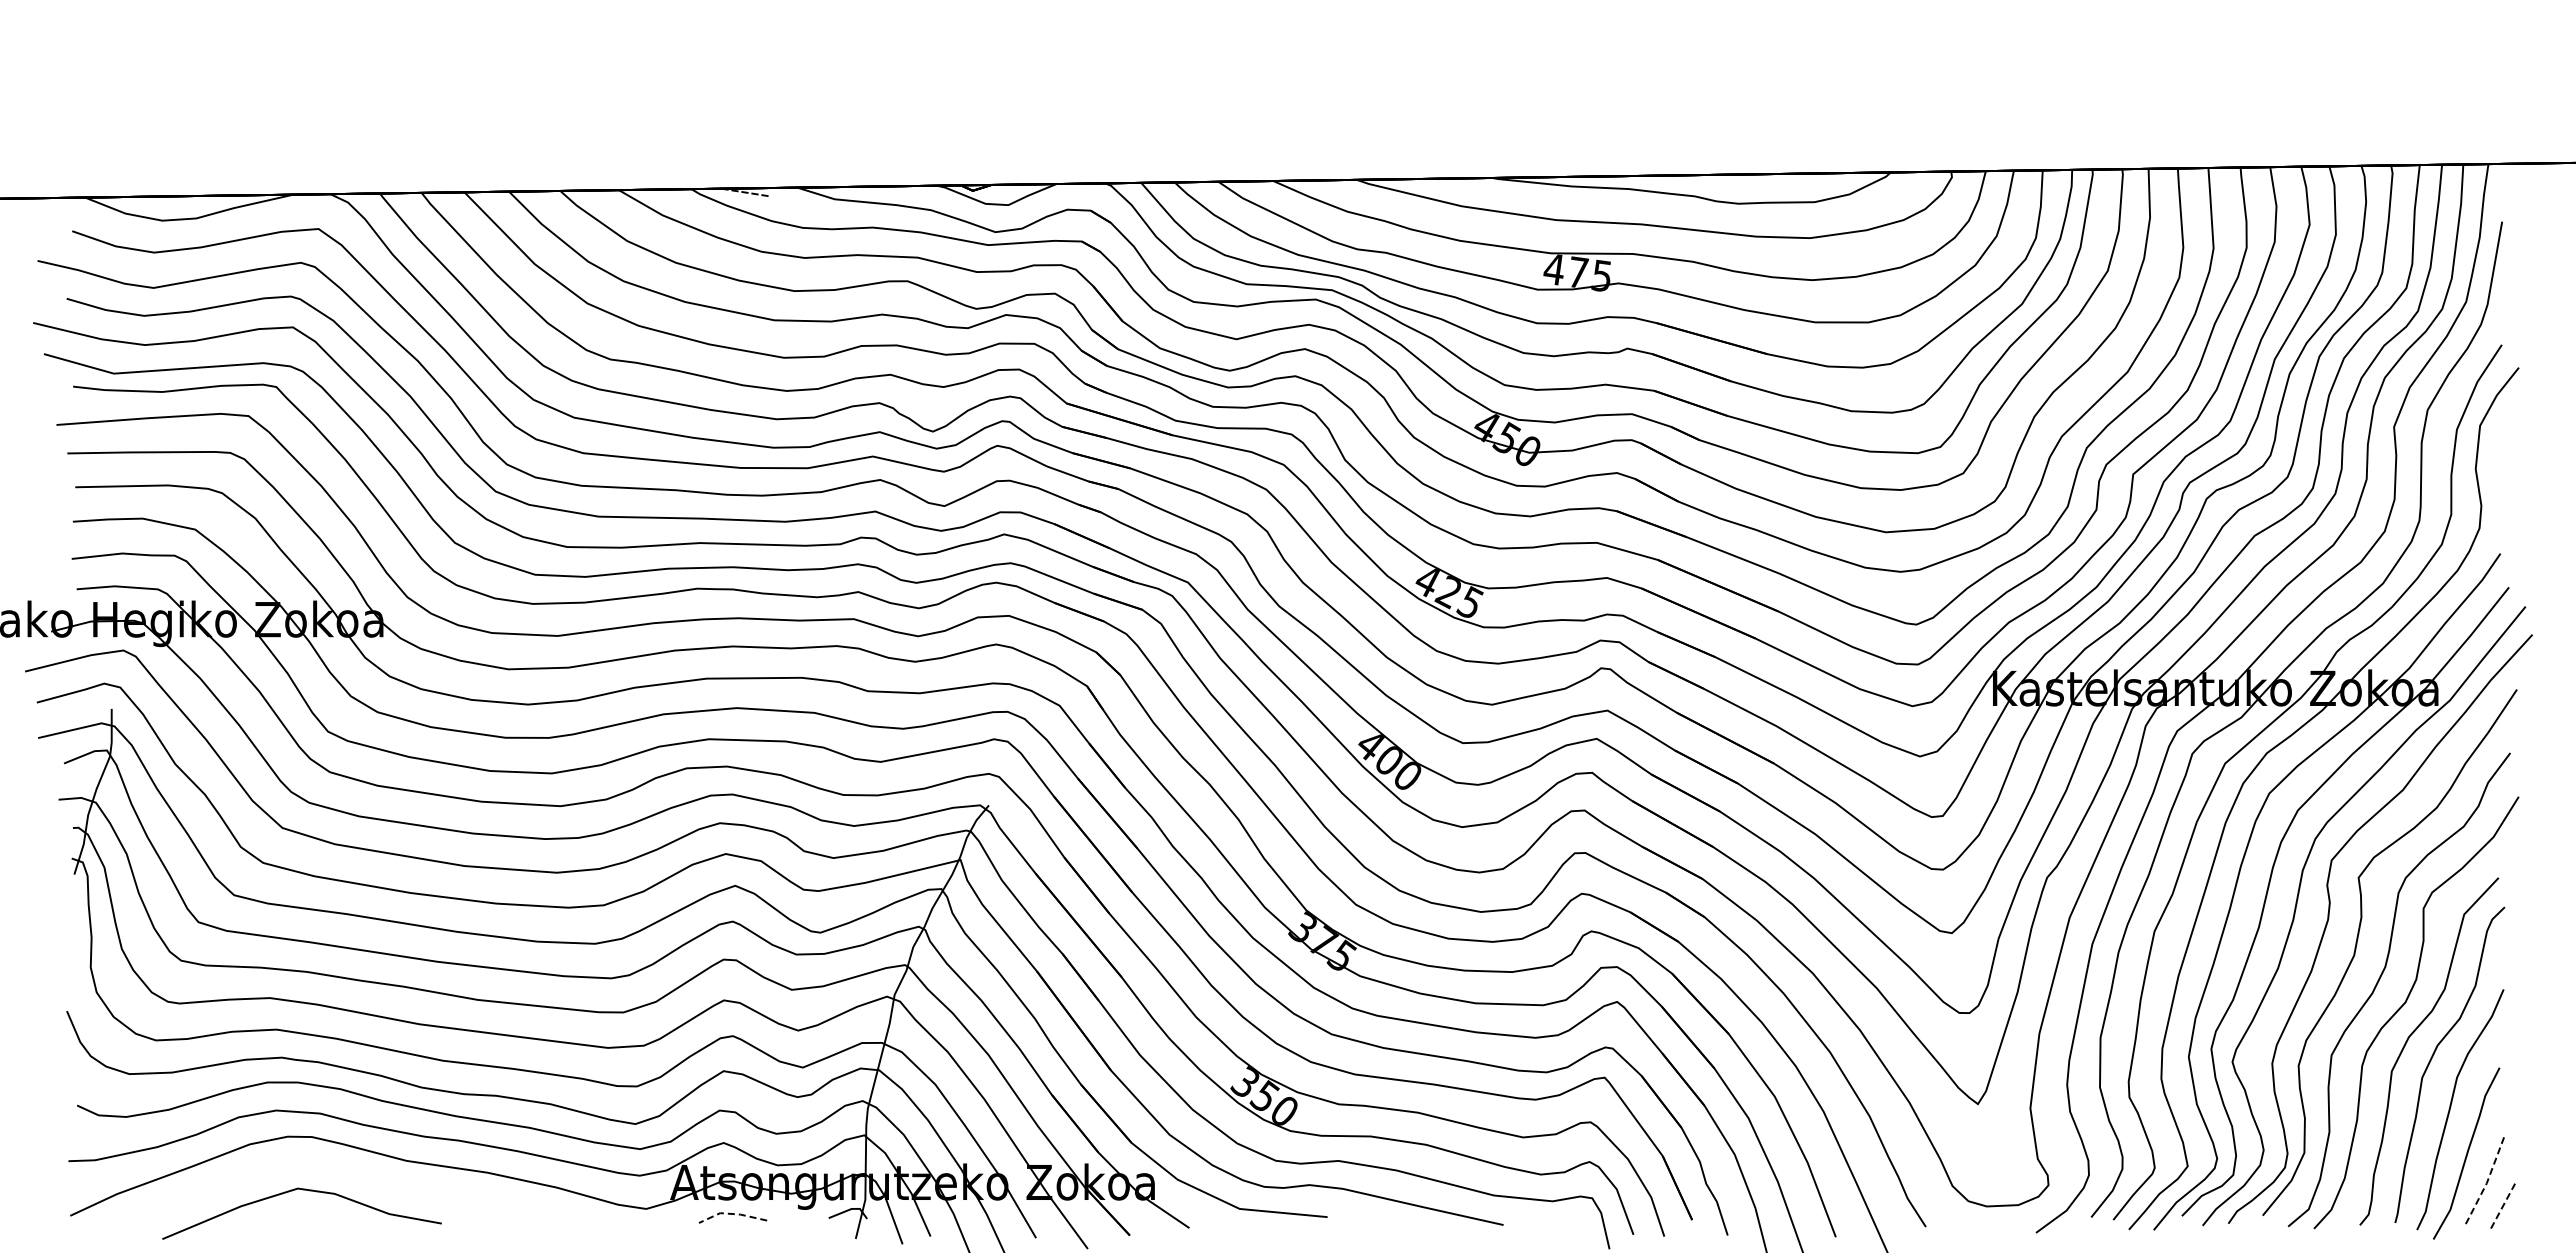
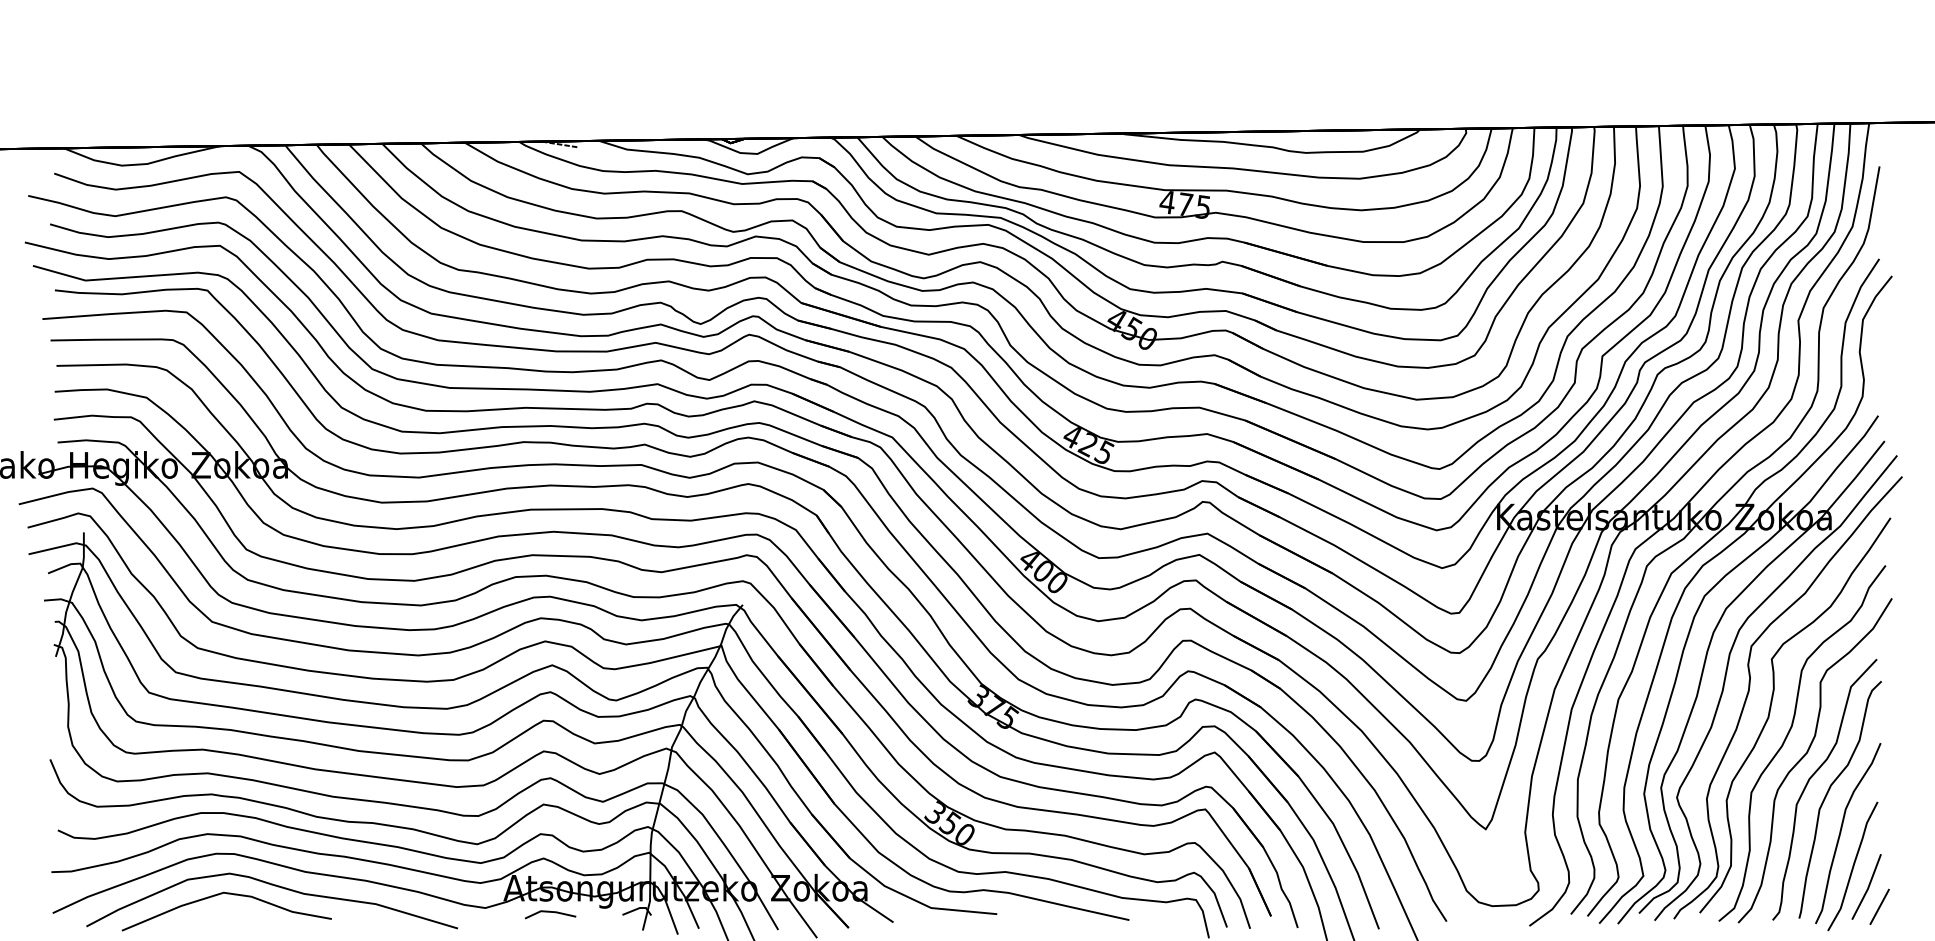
curve: (367, 1180) -> (276, 886), added
line: (2487, 1182) -> (1868, 888), dashed -> solid
line: (2502, 1207) -> (1879, 906), dashed -> solid
line: (731, 1213) -> (549, 911), dashed -> solid

